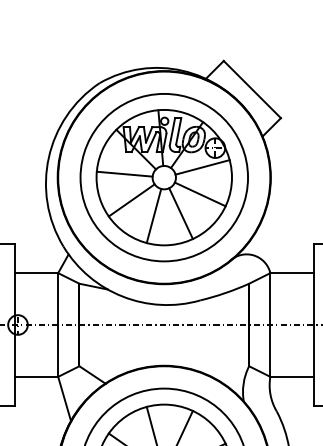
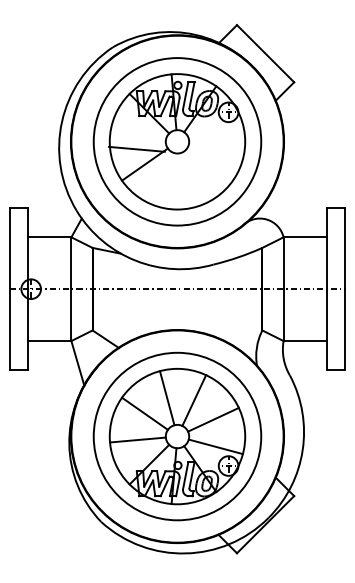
line: (202, 167) -> (215, 131), removed
line: (124, 173) -> (136, 148), moved
line: (200, 194) -> (213, 158), removed
line: (181, 213) -> (194, 177), removed
line: (153, 216) -> (166, 180), removed

